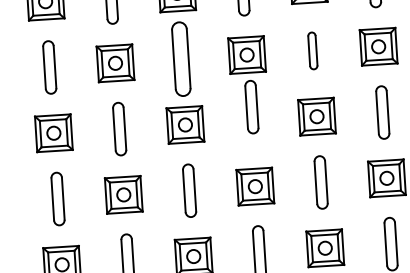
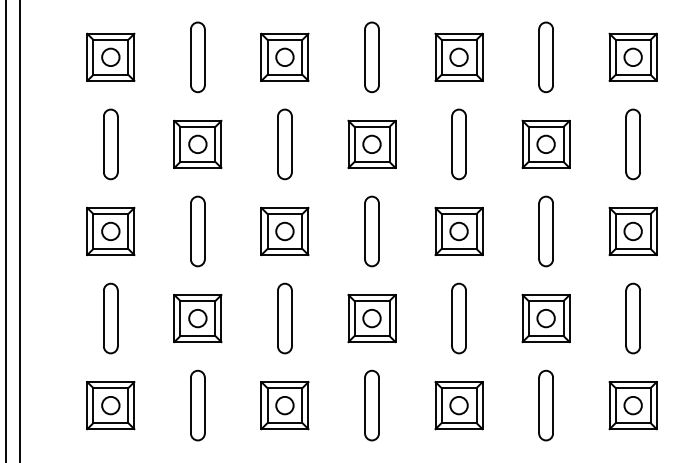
part: (312, 51) -> (458, 144), size x1.43
part: (180, 59) -> (284, 144), size x0.71
part: (251, 107) -> (371, 231), moved

